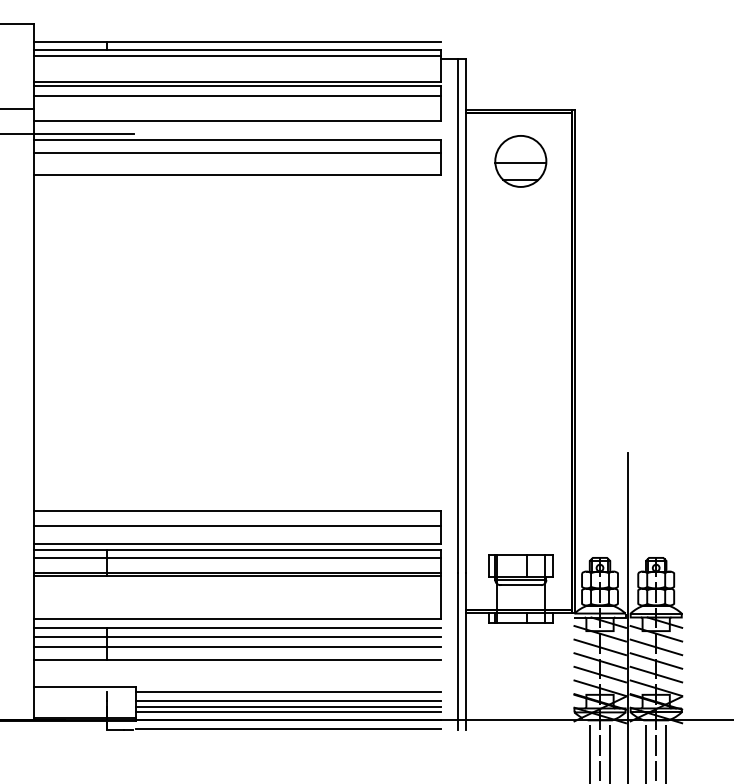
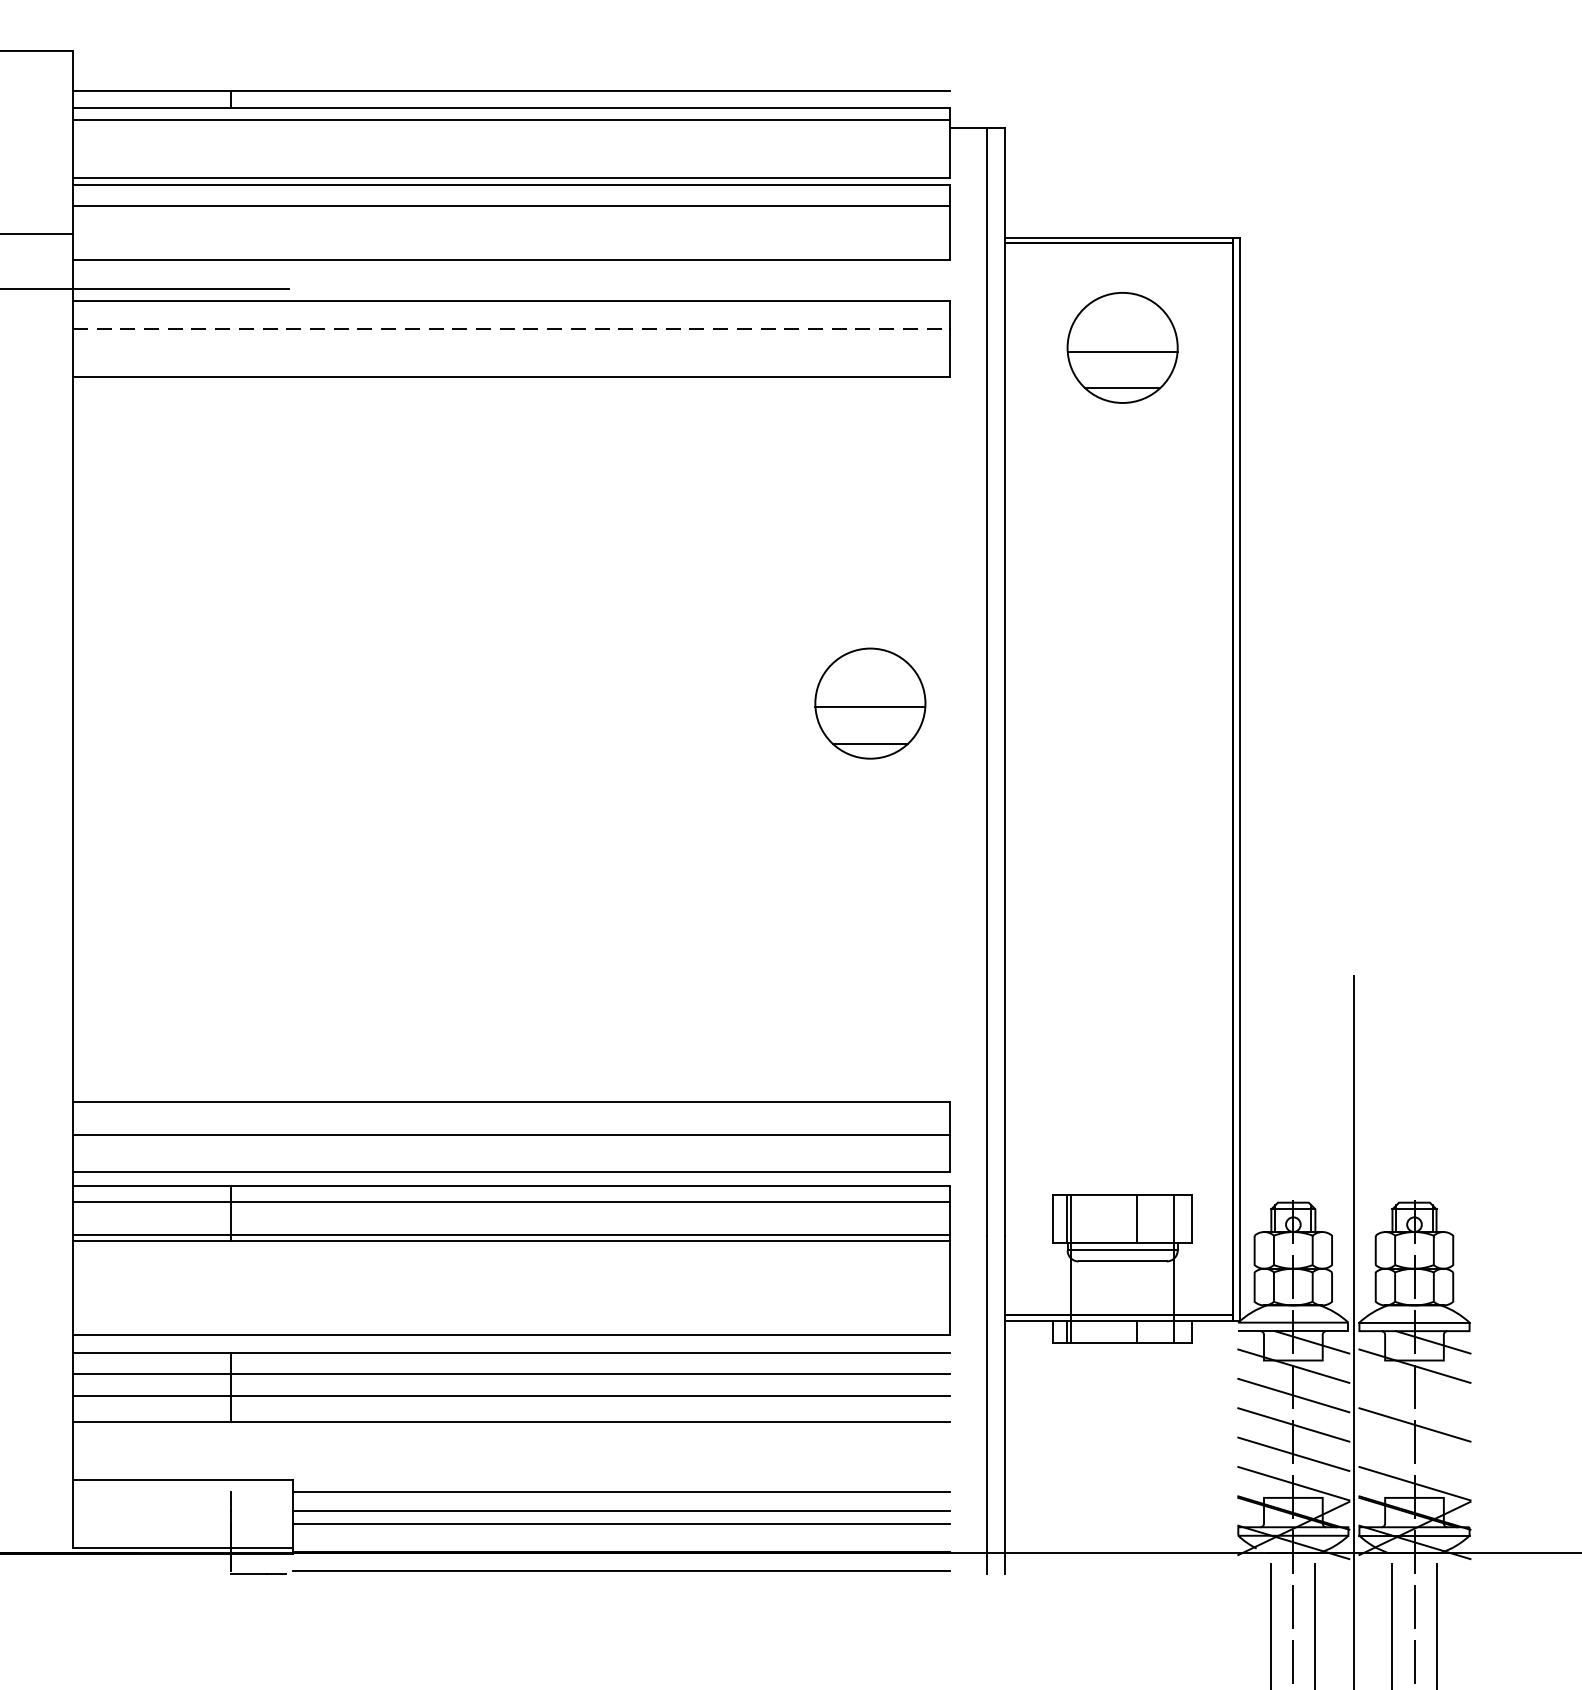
line: (237, 152) -> (511, 328), solid -> dashed
part: (403, 326) -> (869, 703), added
line: (656, 647) -> (1415, 1395), removed
line: (656, 674) -> (1415, 1454), removed
line: (288, 712) -> (621, 1535), removed

